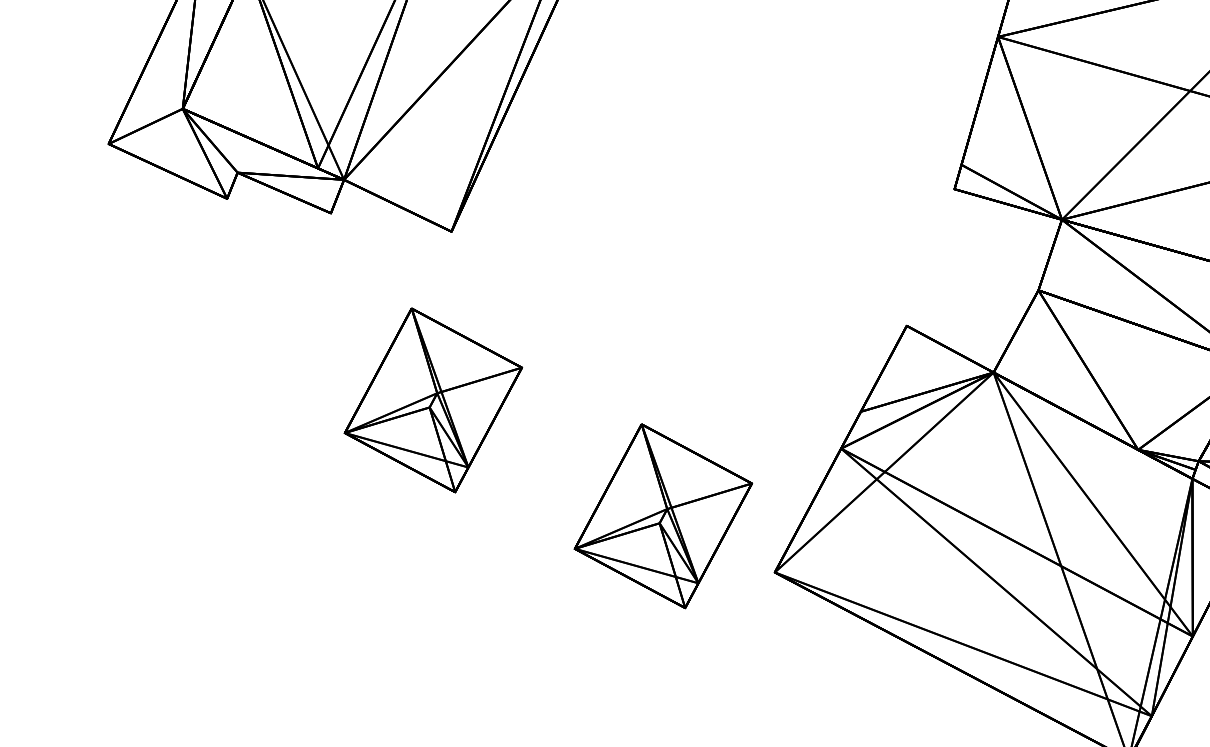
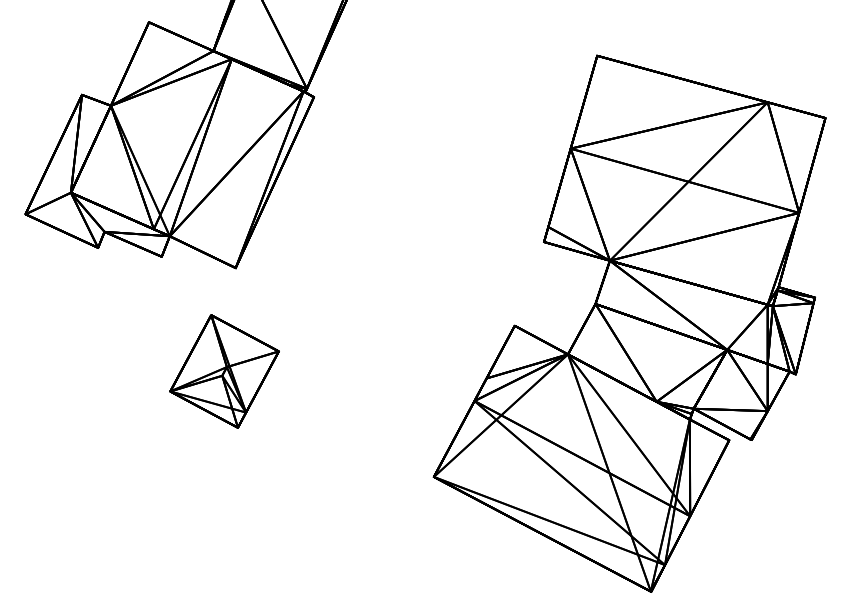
part: (663, 516) -> (365, 442), removed

